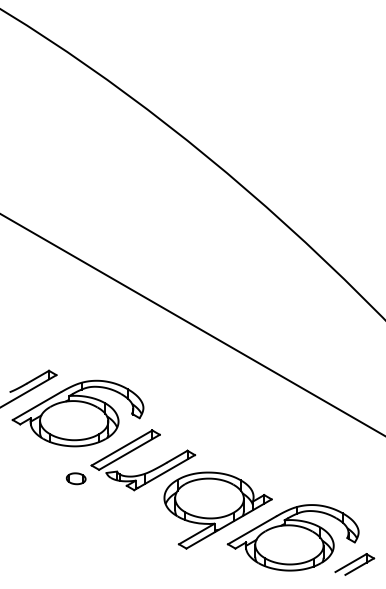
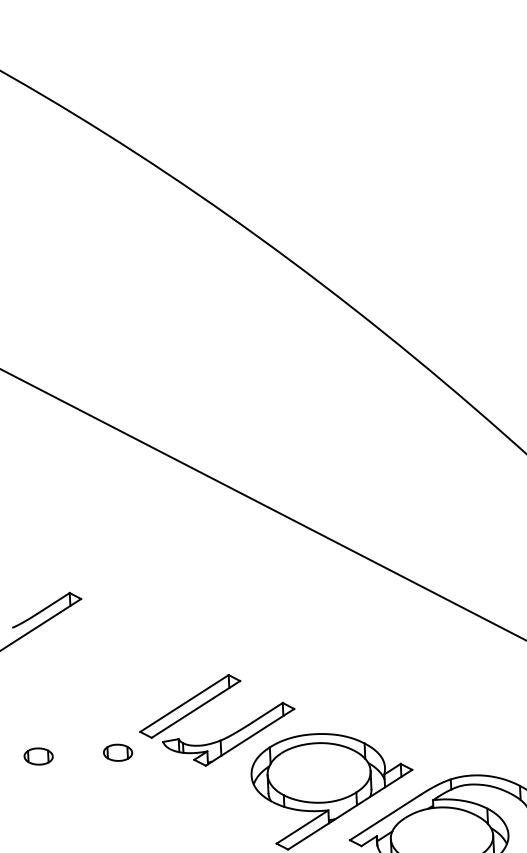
part: (77, 413) -> (115, 654), removed
part: (22, 478) -> (37, 756), added

